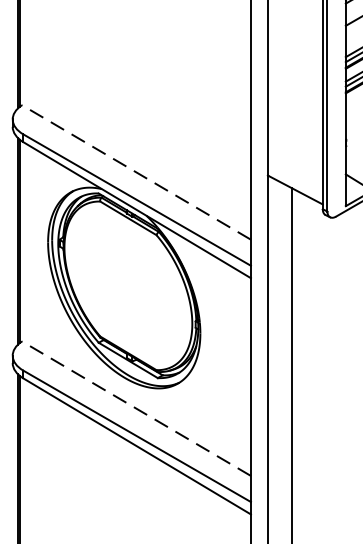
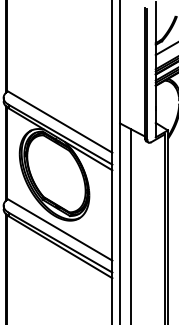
line: (137, 173) -> (60, 122), dashed -> solid
line: (137, 407) -> (60, 229), dashed -> solid

